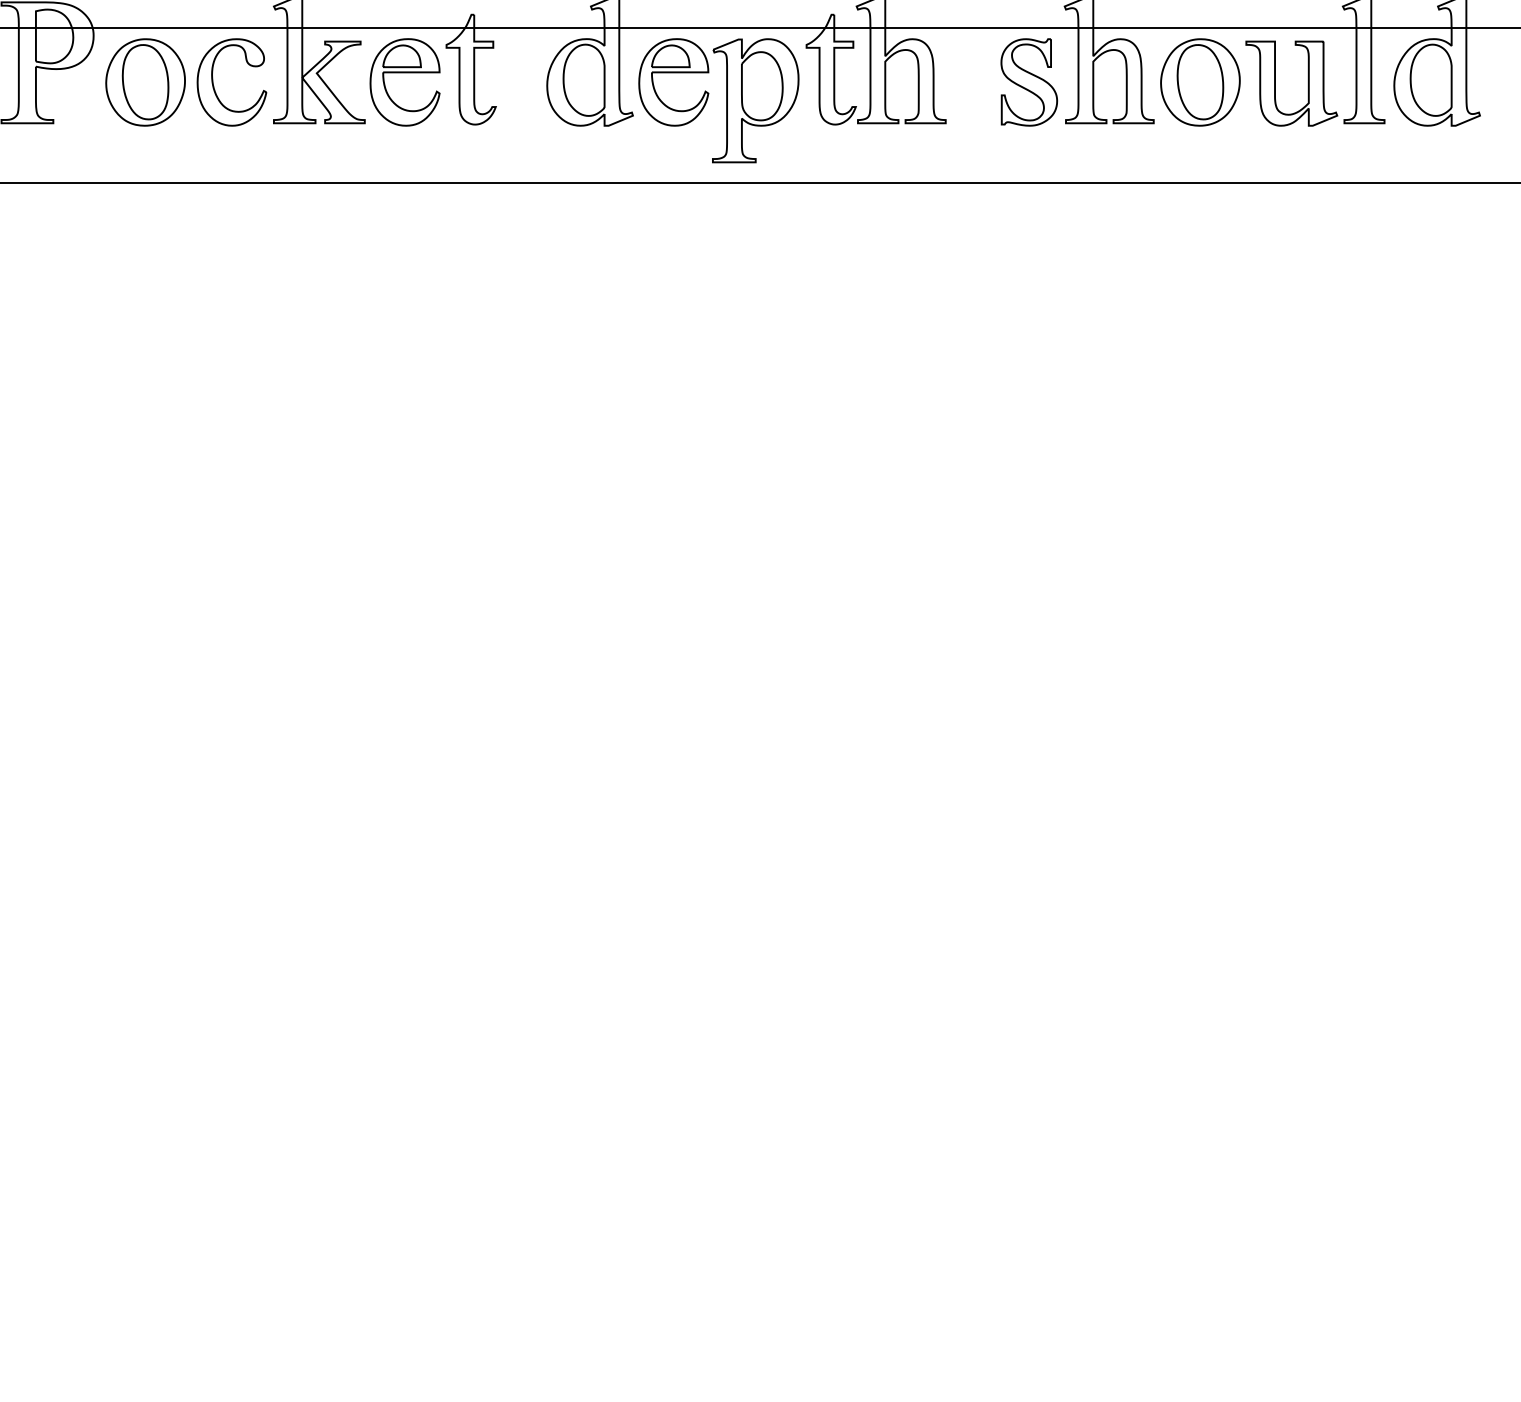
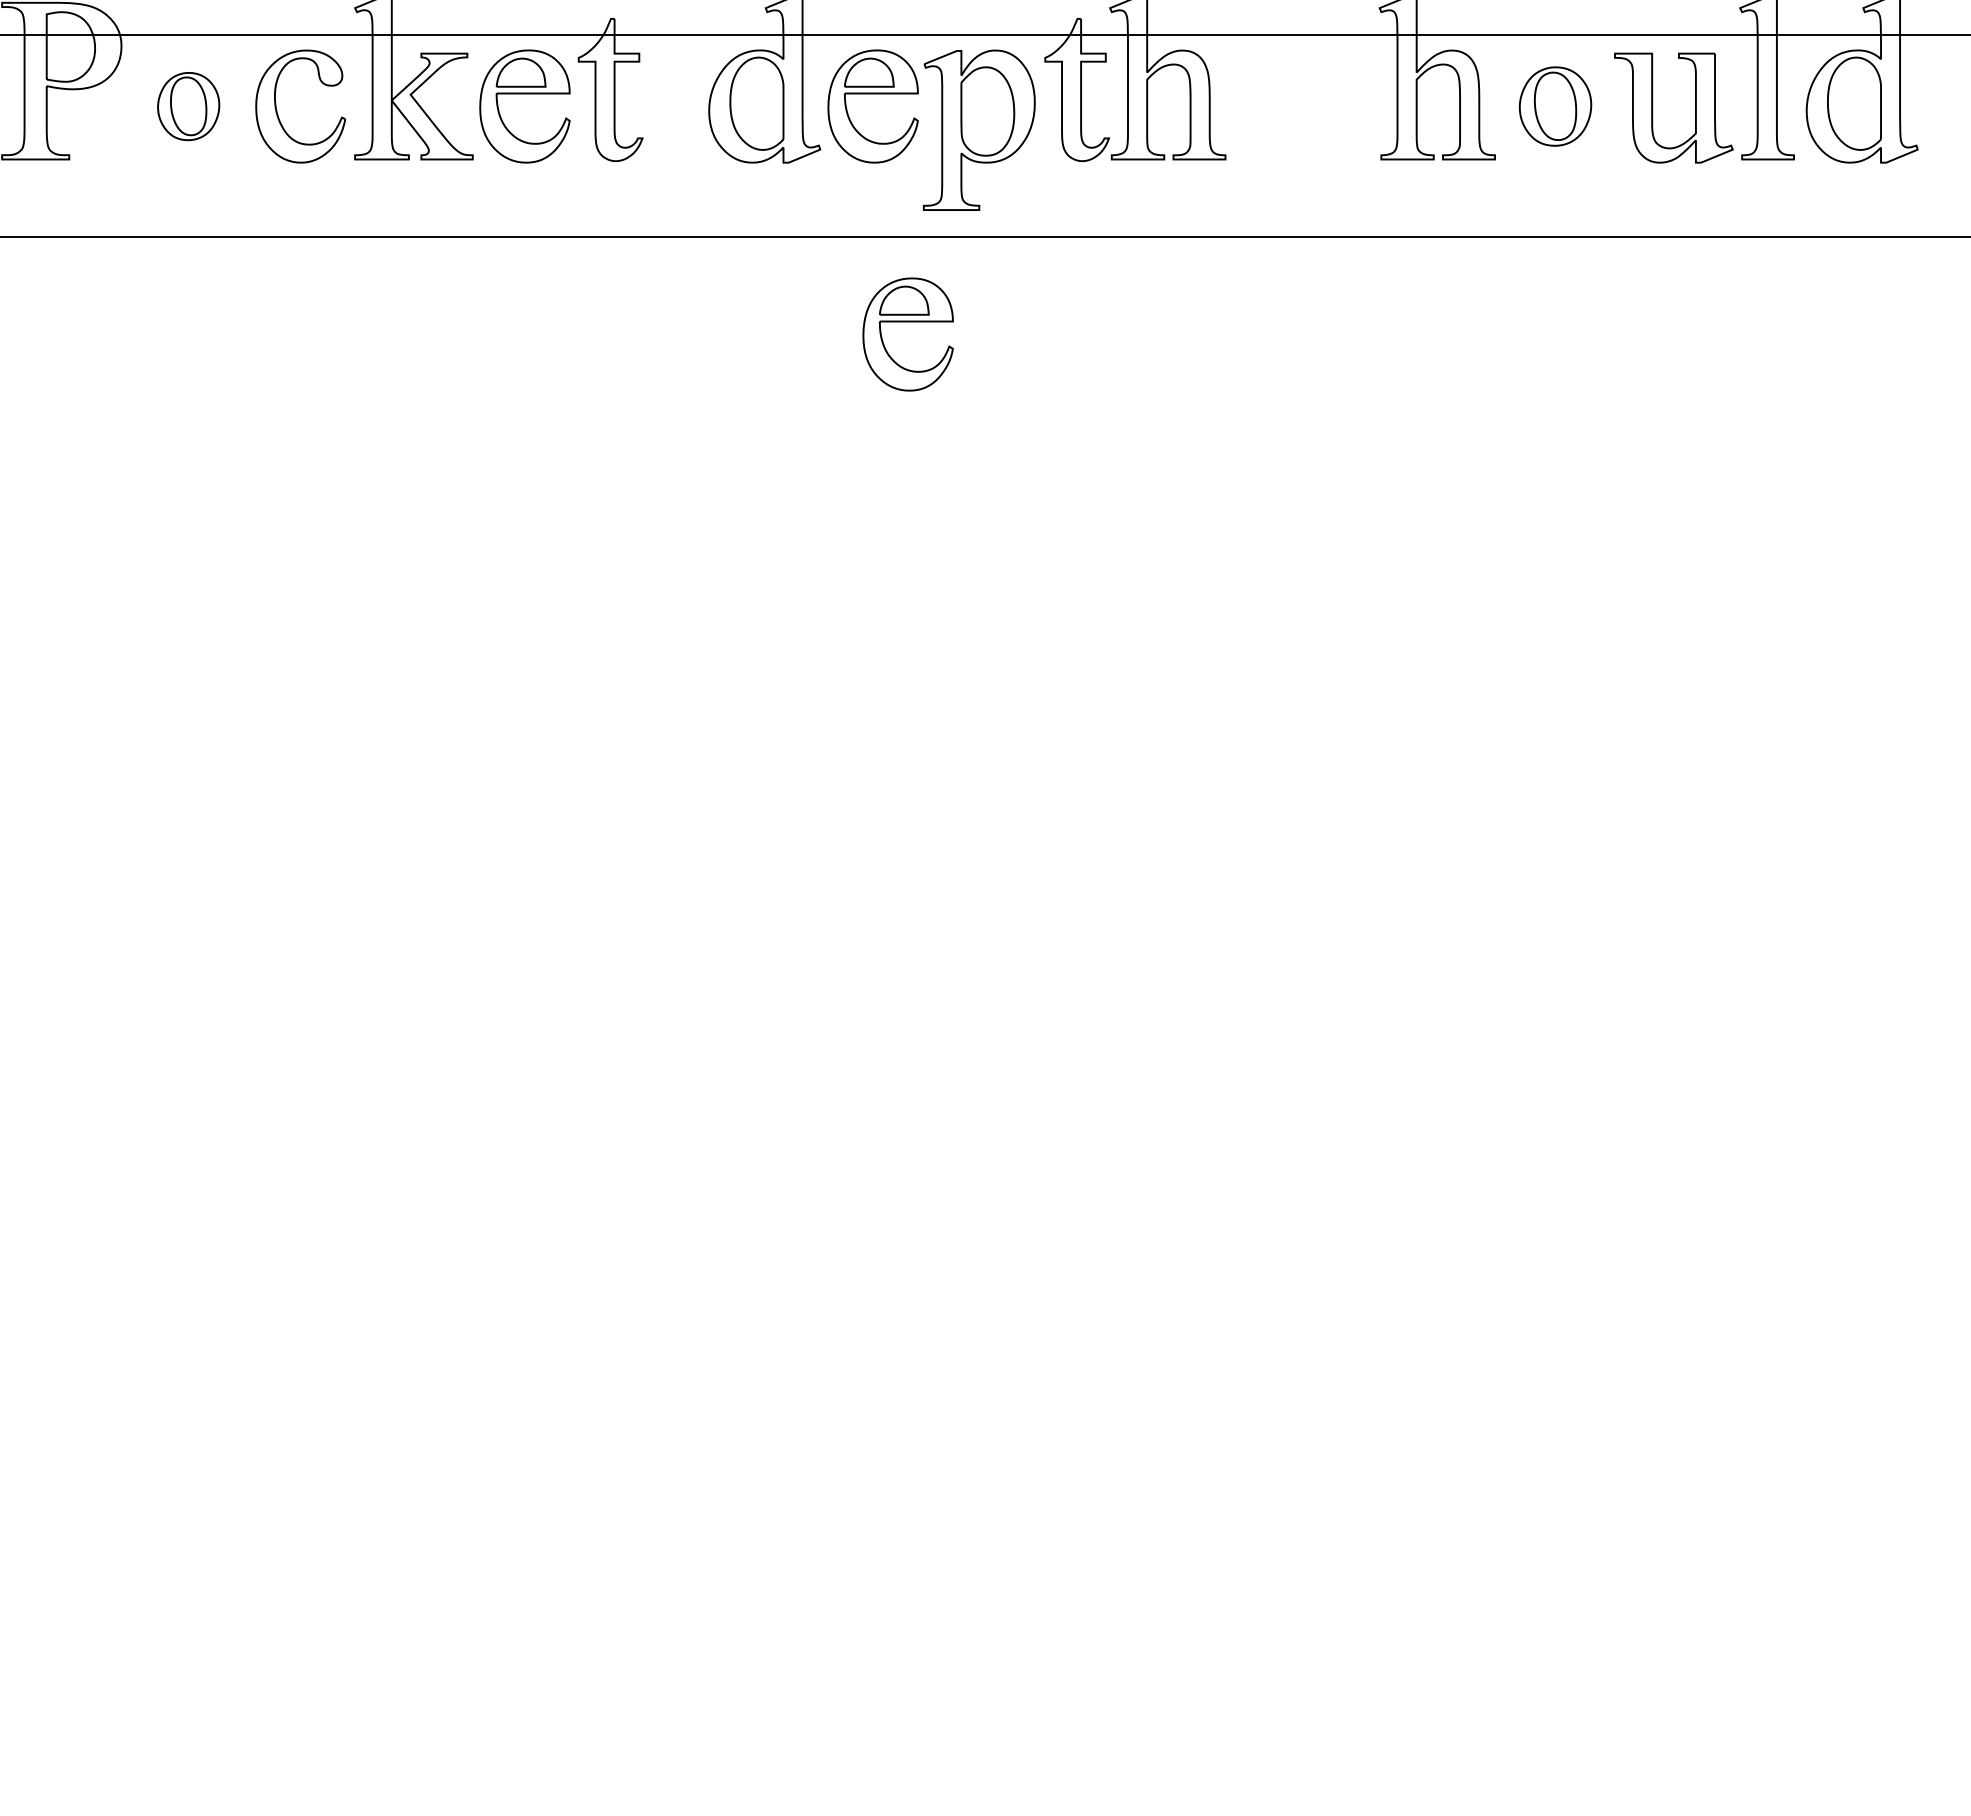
part: (145, 82) -> (188, 106), size x0.6
part: (1029, 82) -> (1333, 106), removed
part: (1200, 82) -> (1555, 106), size x0.7
part: (700, 249) -> (907, 322), added

